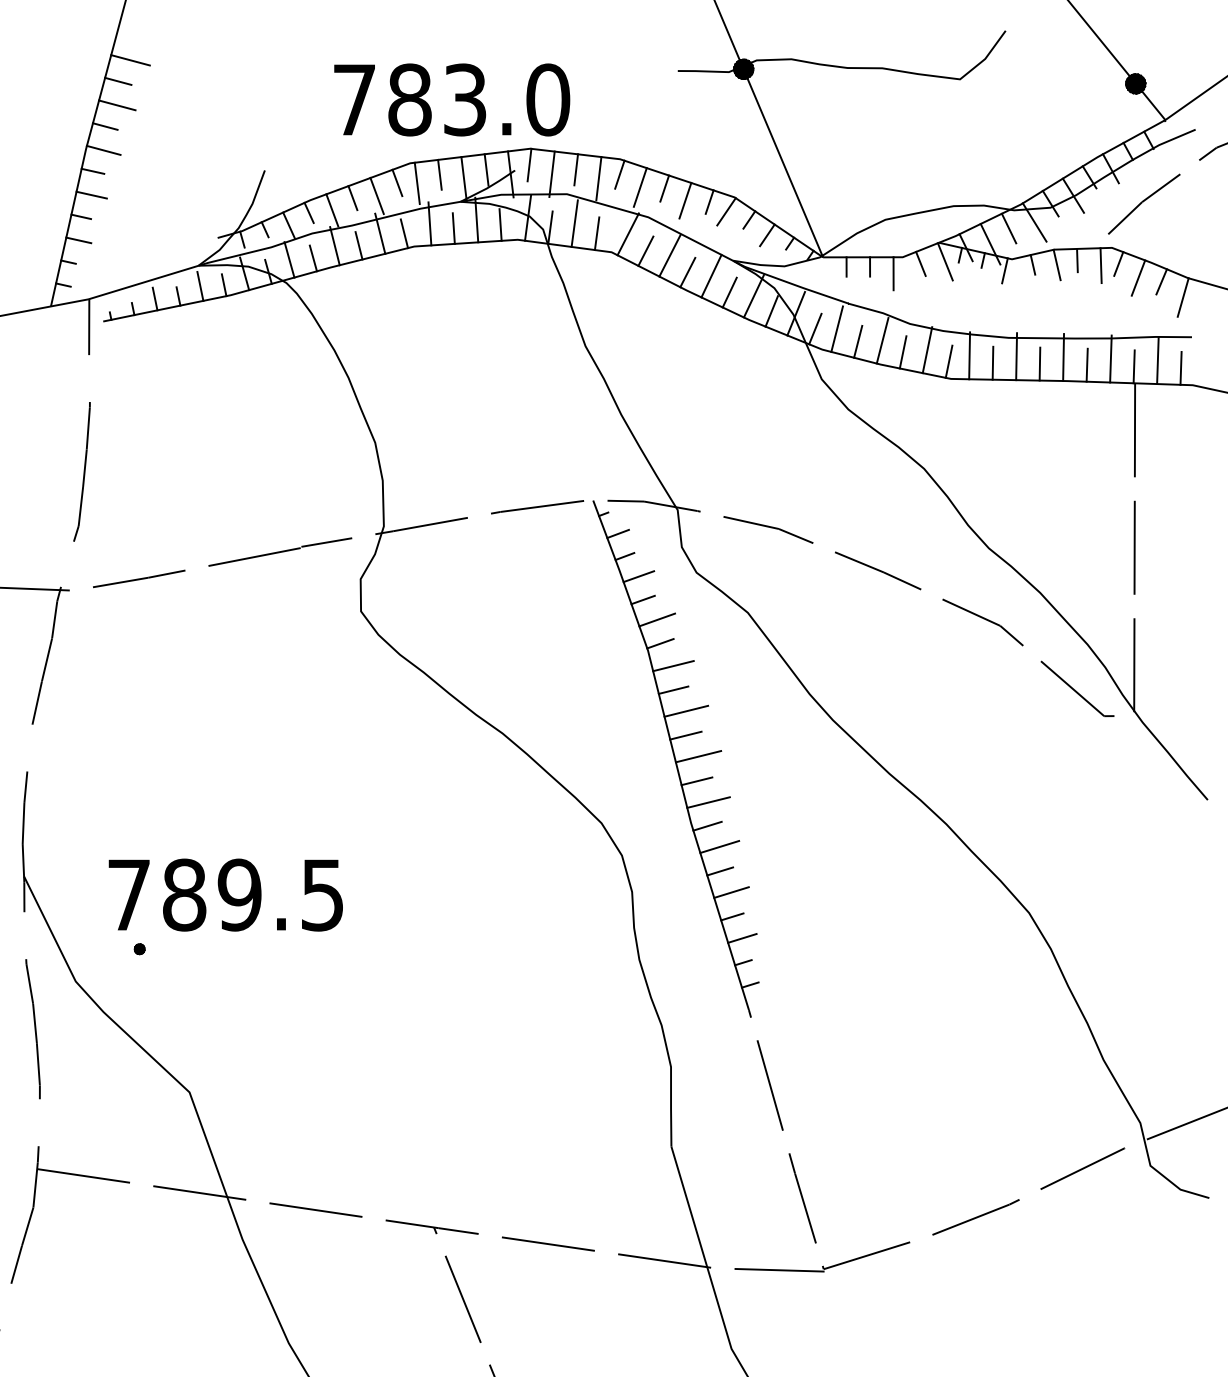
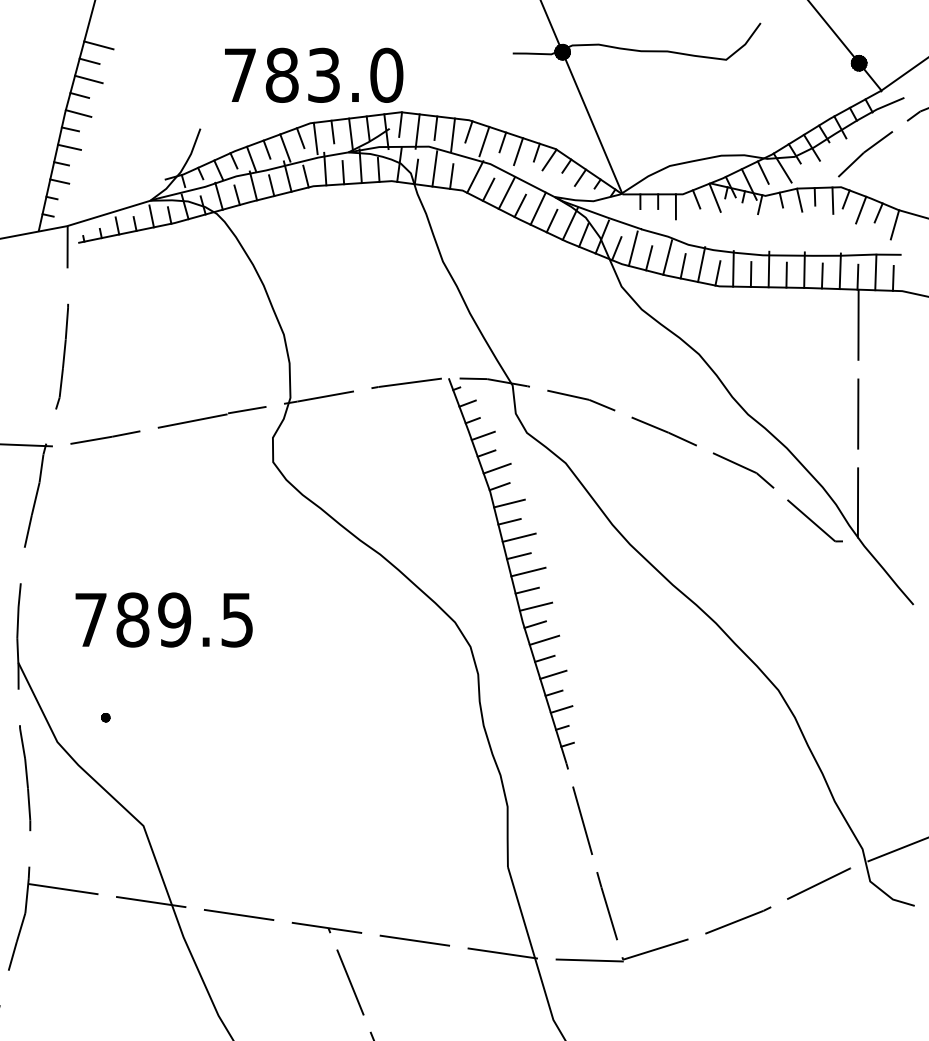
text: (452, 99) -> (314, 75), moved
text: (225, 894) -> (163, 619), moved

